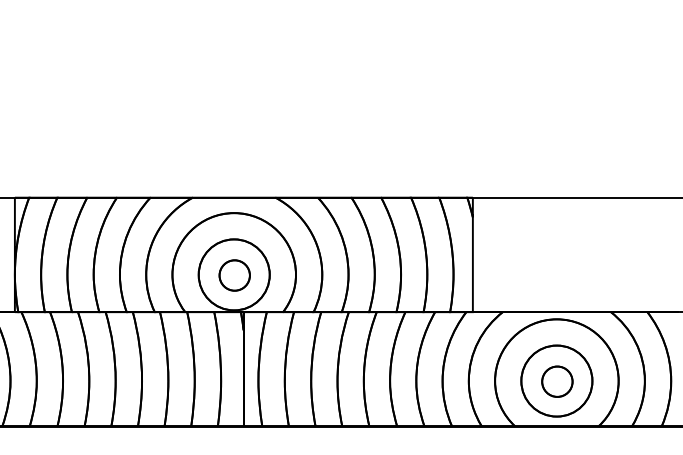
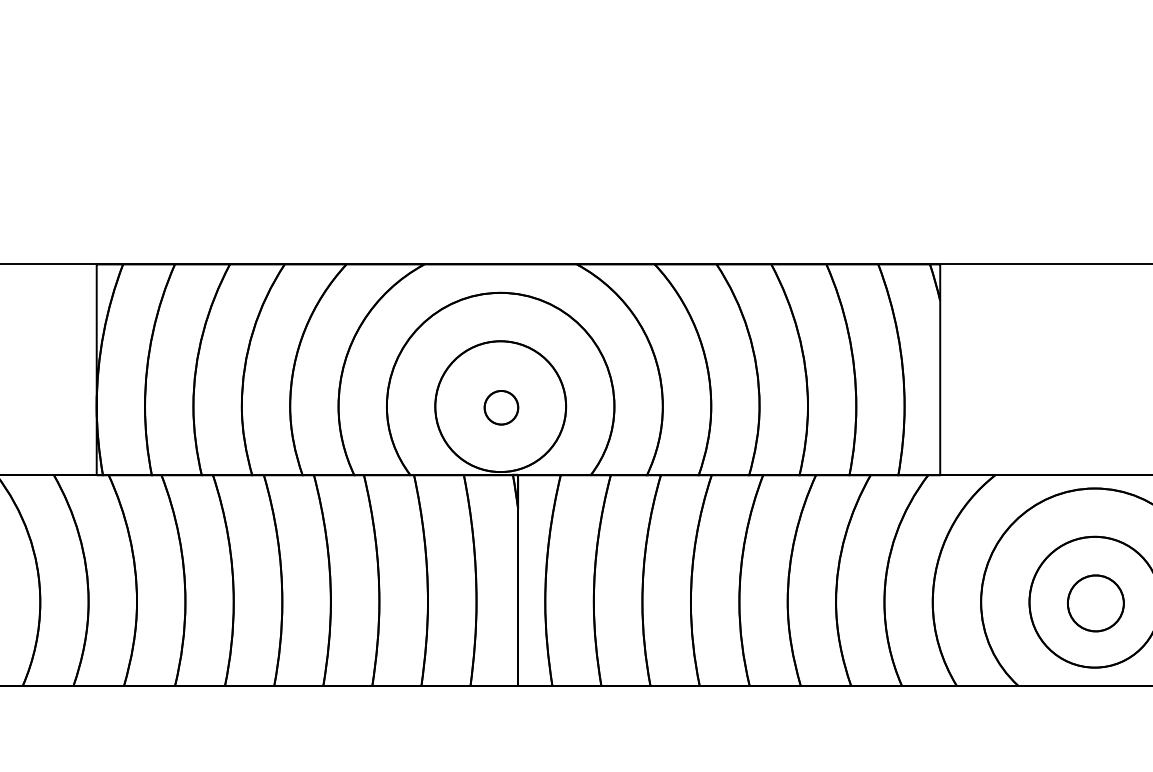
part: (234, 275) -> (501, 407), size x0.6

